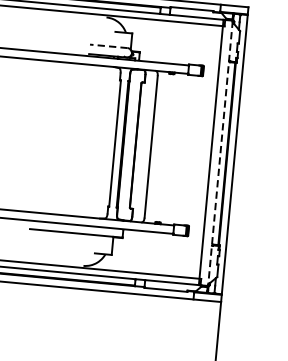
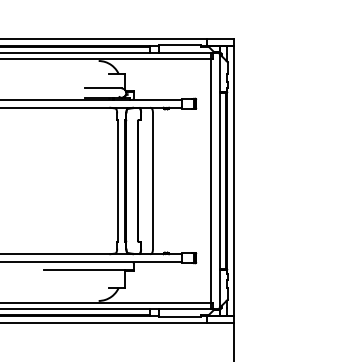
line: (108, 46) -> (103, 88), dashed -> solid
line: (220, 153) -> (219, 181), dashed -> solid

